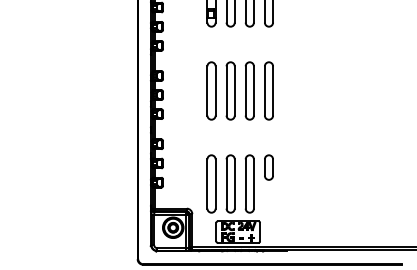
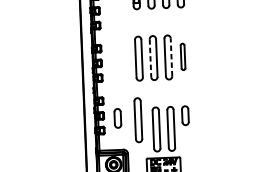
part: (268, 90) -> (182, 56), size x0.6
line: (226, 91) -> (150, 58), solid -> dashed
line: (253, 91) -> (171, 57), solid -> dashed
part: (180, 167) -> (117, 118), added
part: (211, 183) -> (138, 119), moved

